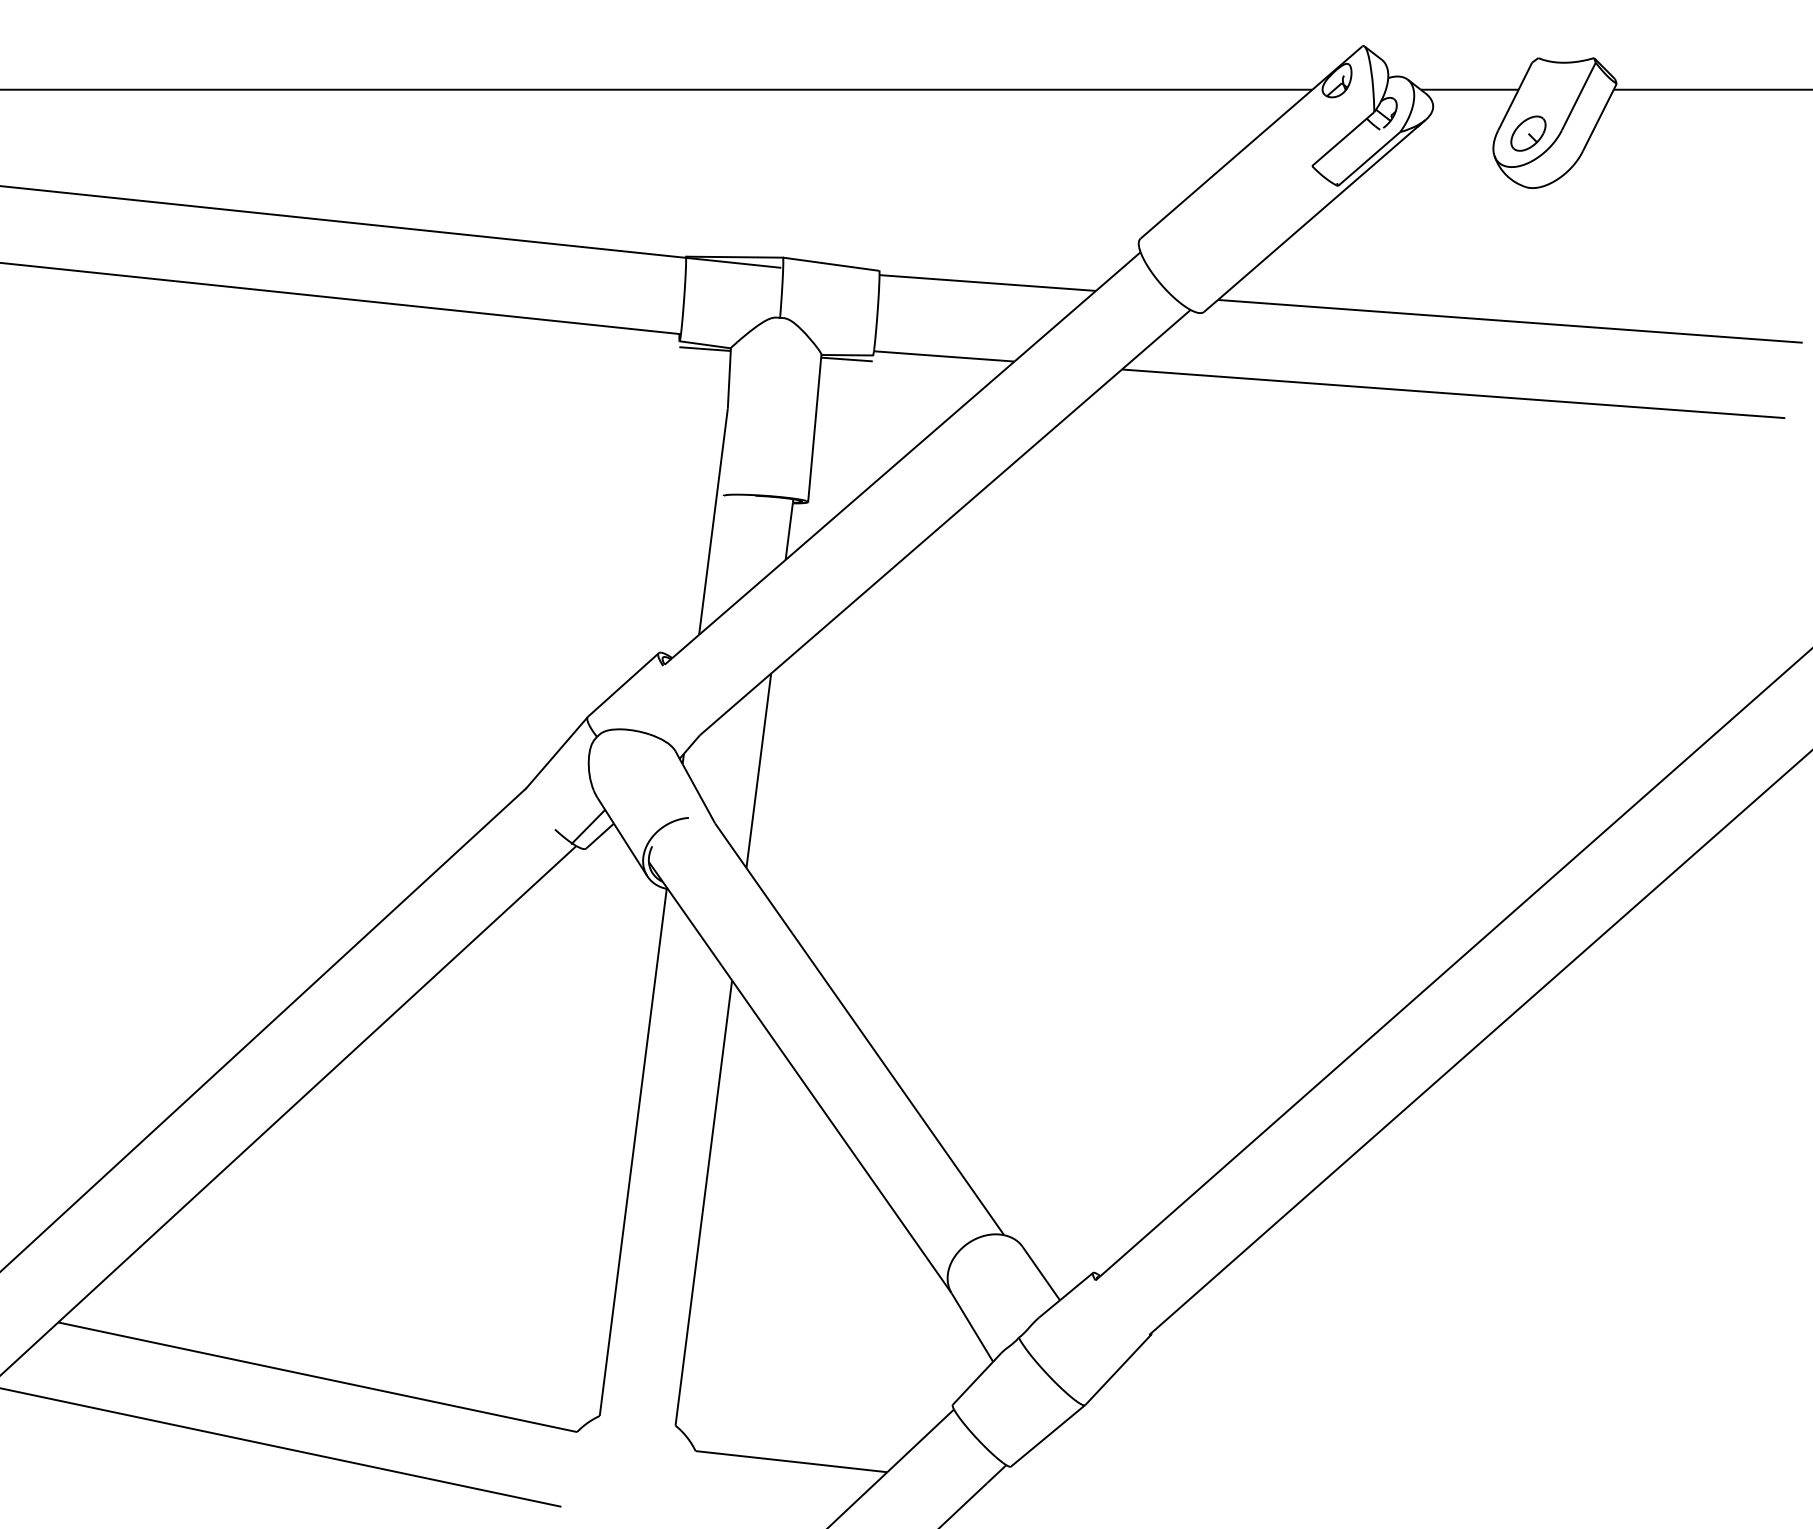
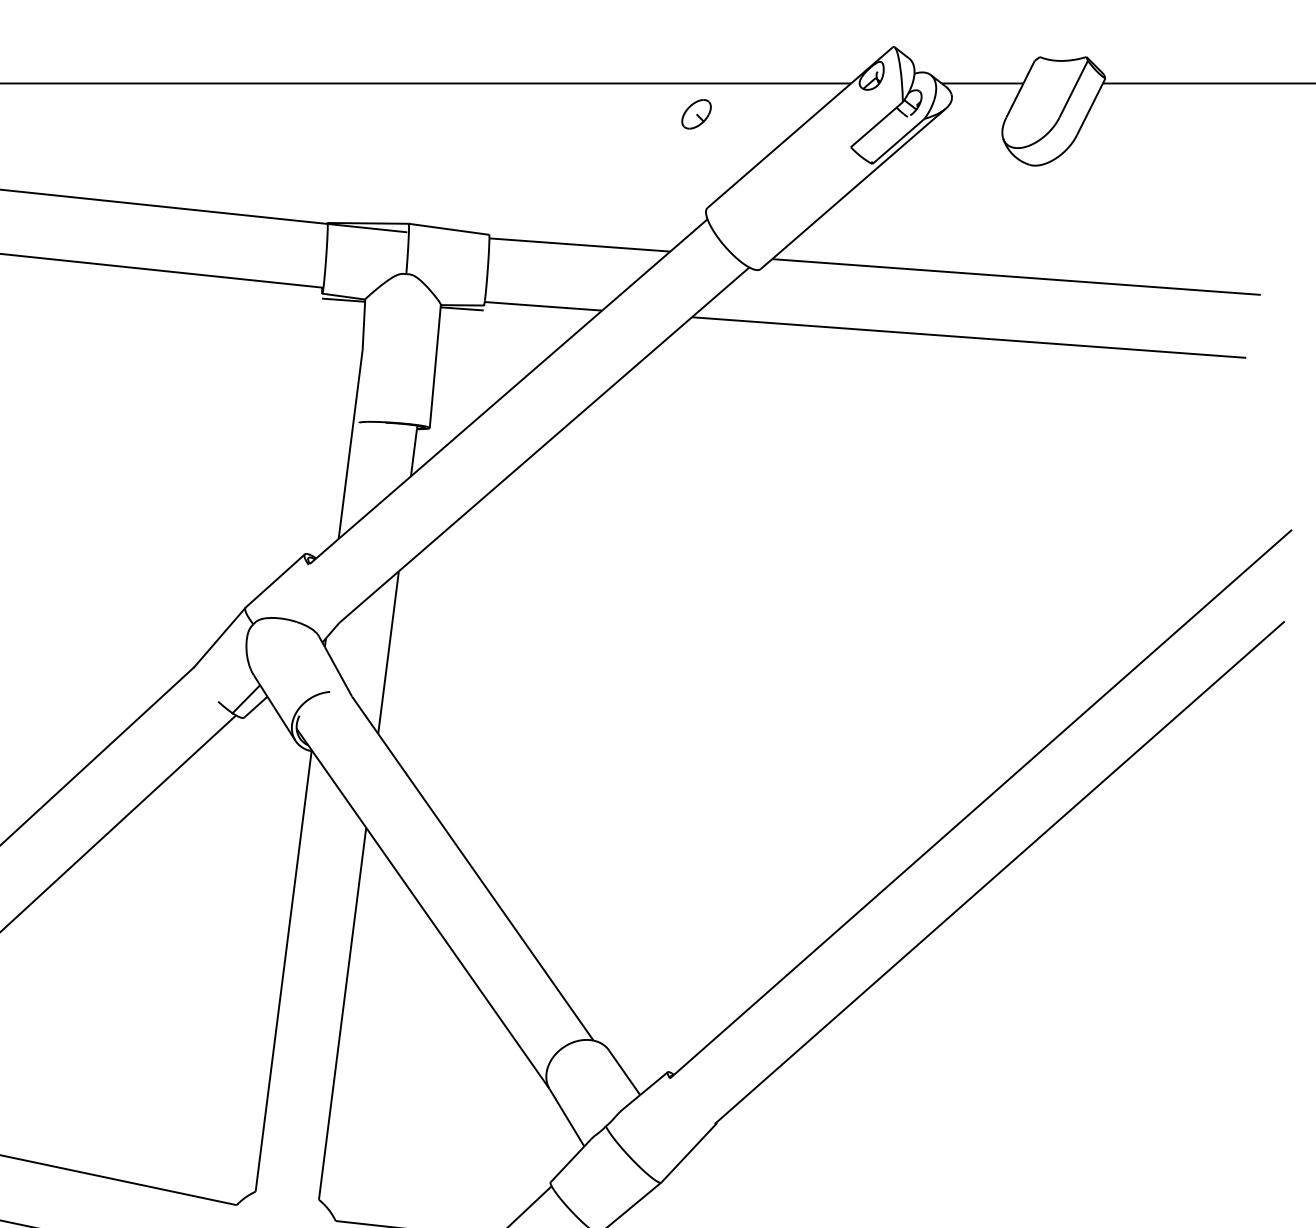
part: (1528, 133) -> (696, 114), moved

